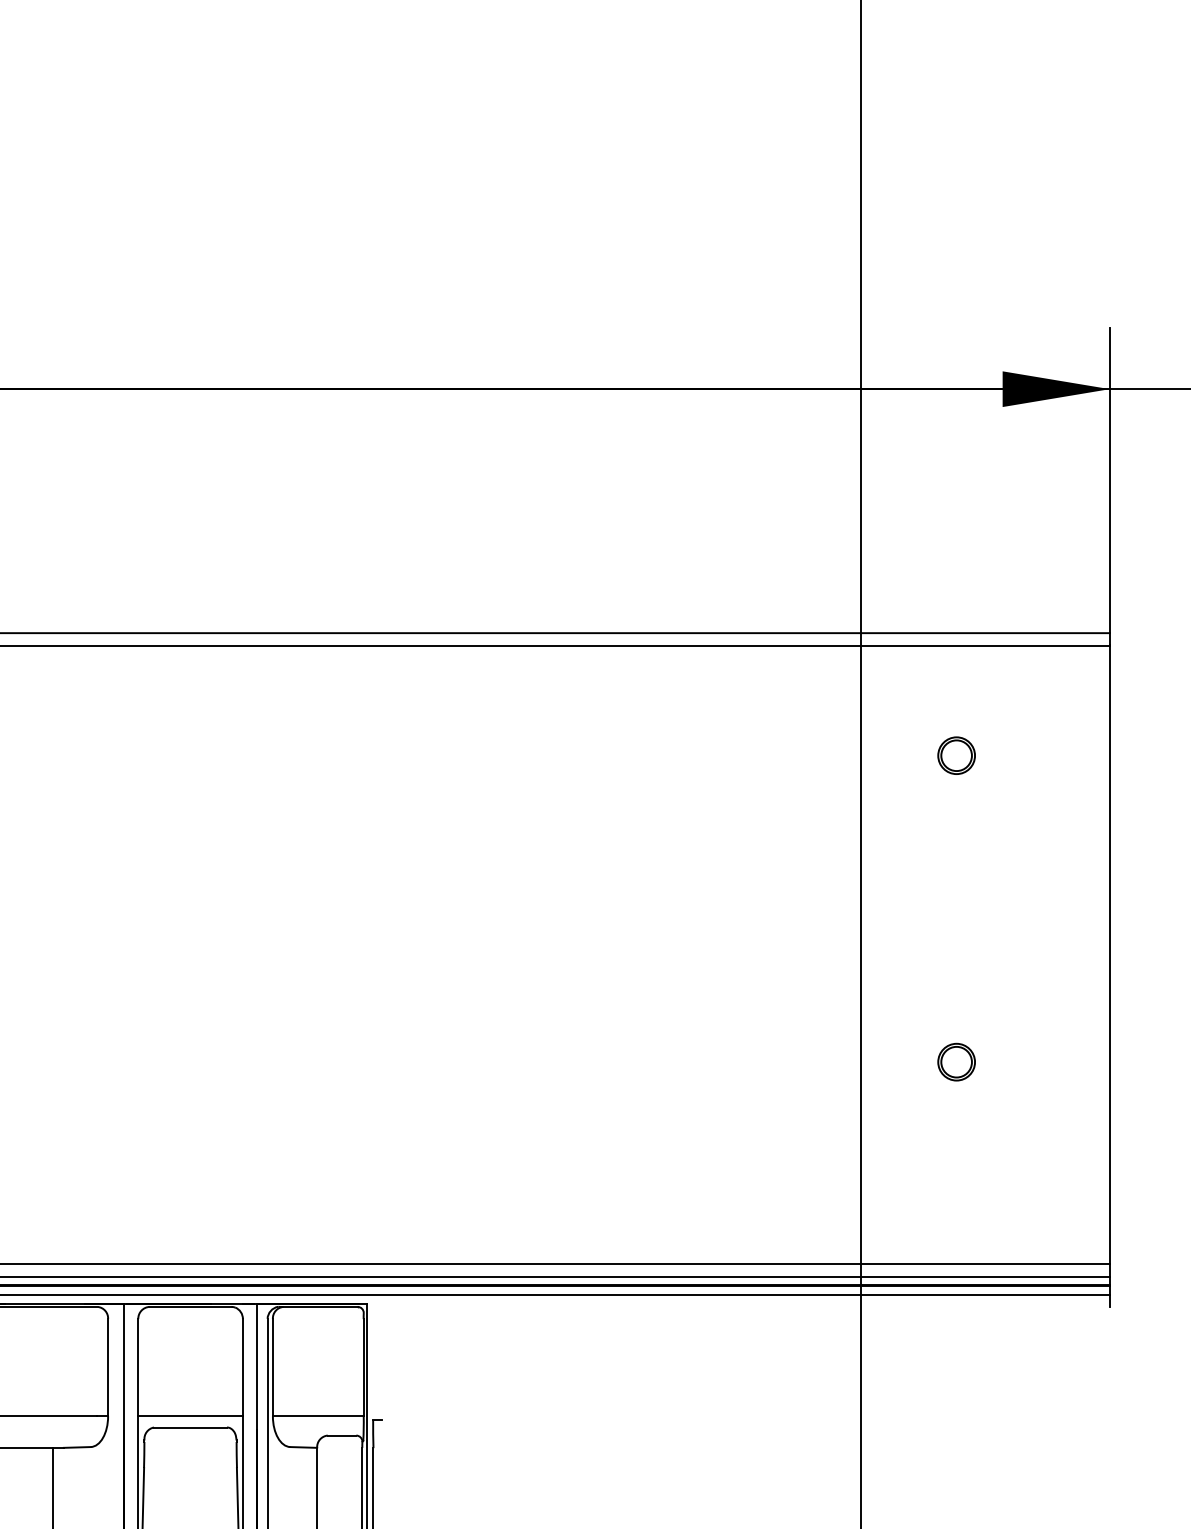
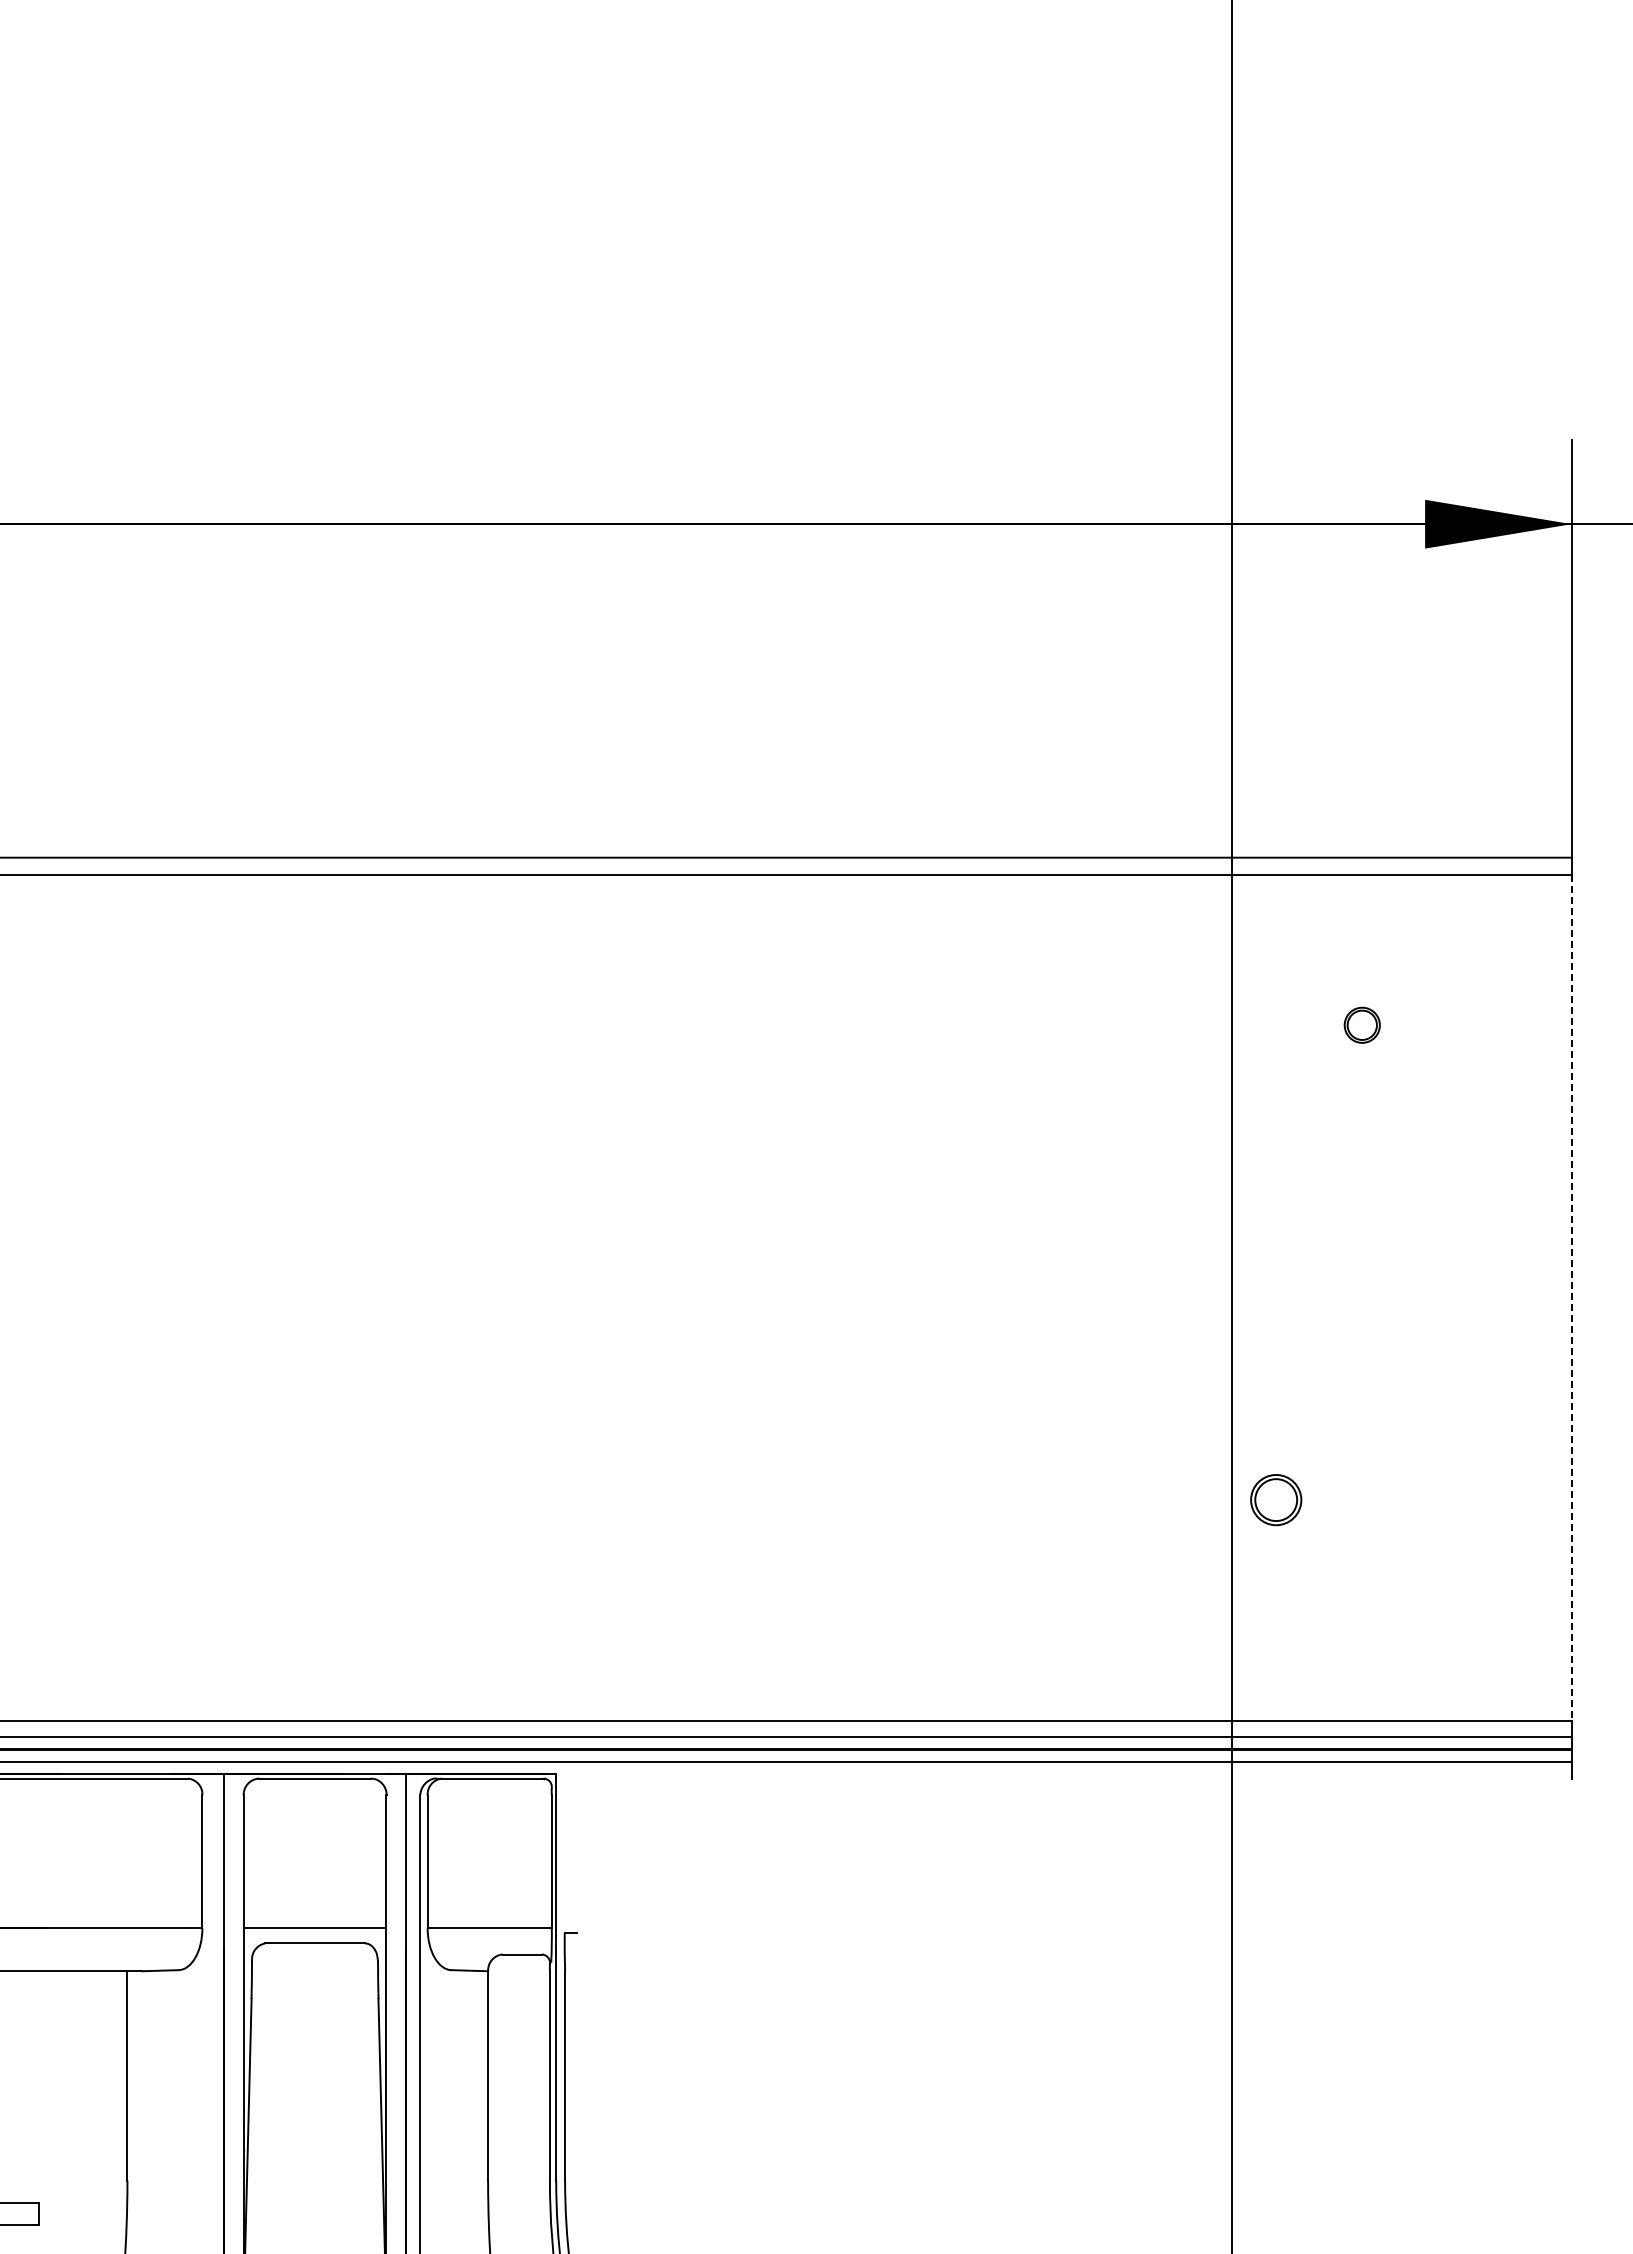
part: (956, 755) -> (1362, 1025), size x0.7
line: (1109, 954) -> (1571, 1297), solid -> dashed
part: (956, 1062) -> (1276, 1500), moved

